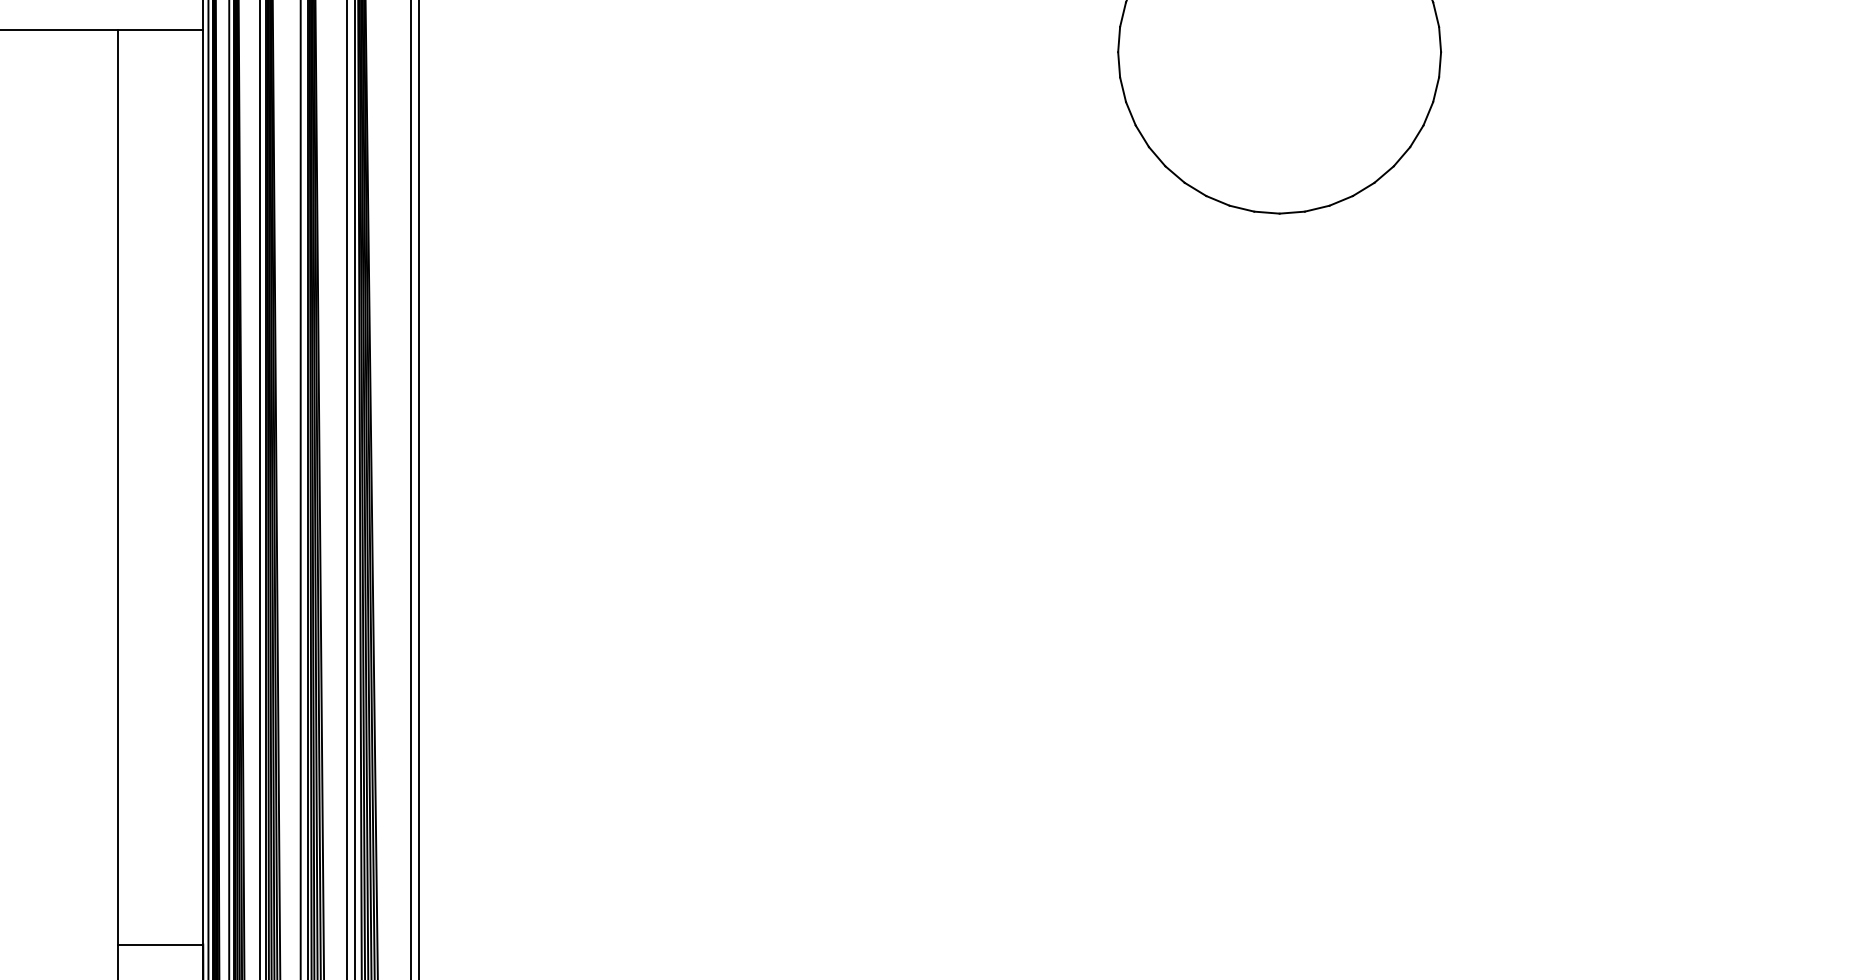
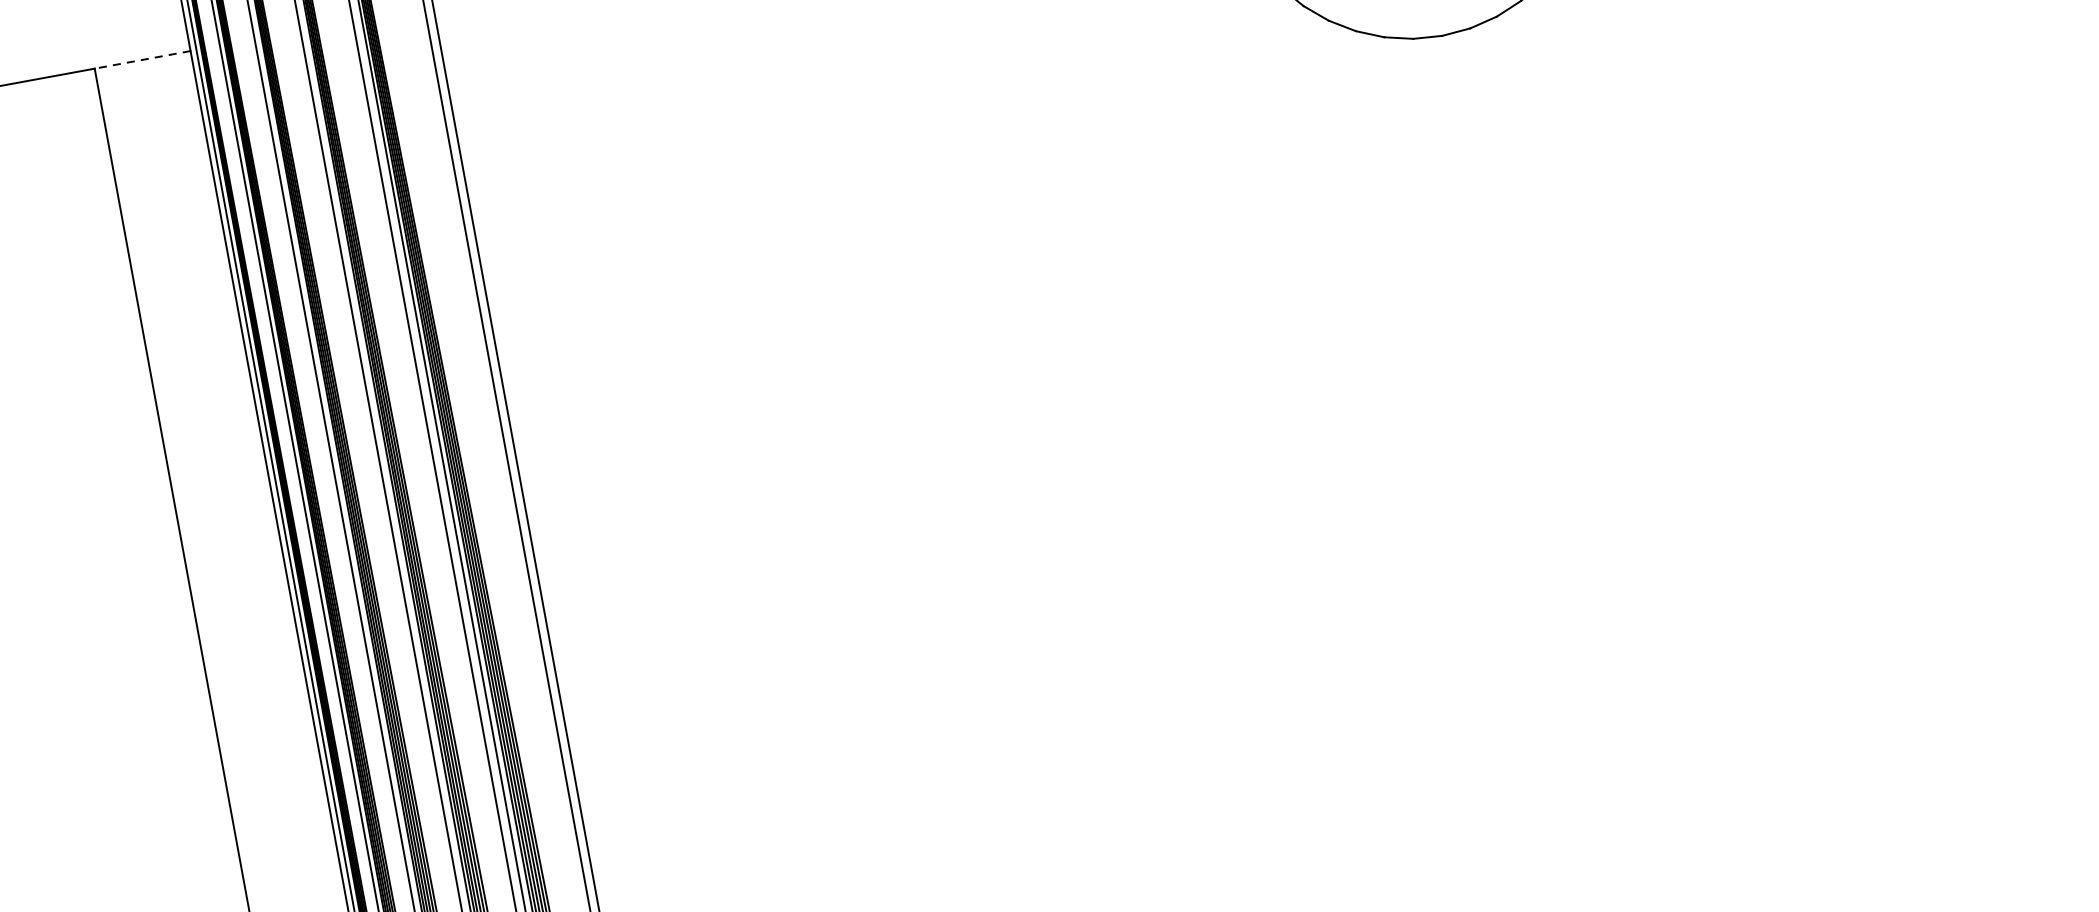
line: (160, 29) -> (142, 59), solid -> dashed

